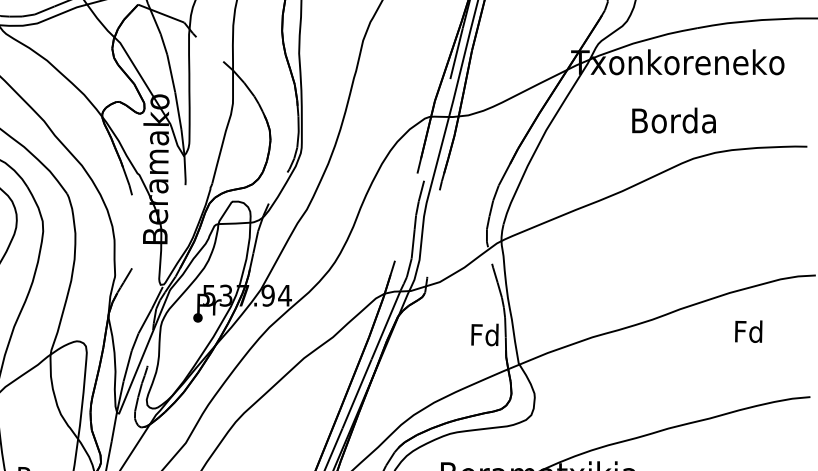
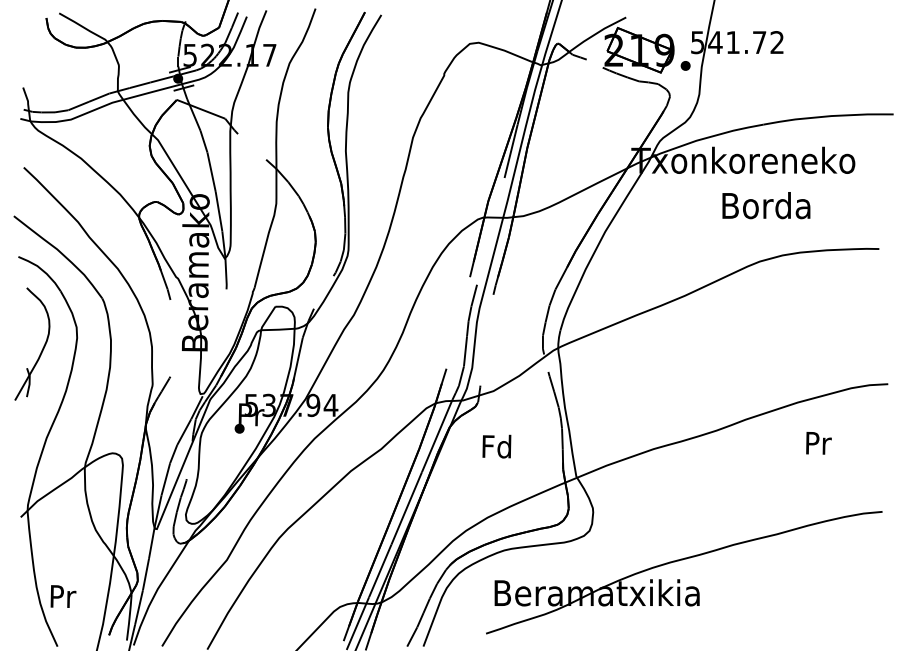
text: (674, 120) -> (766, 205), moved
text: (748, 331) -> (817, 443), Fd -> Pr
text: (484, 334) -> (496, 446), moved

